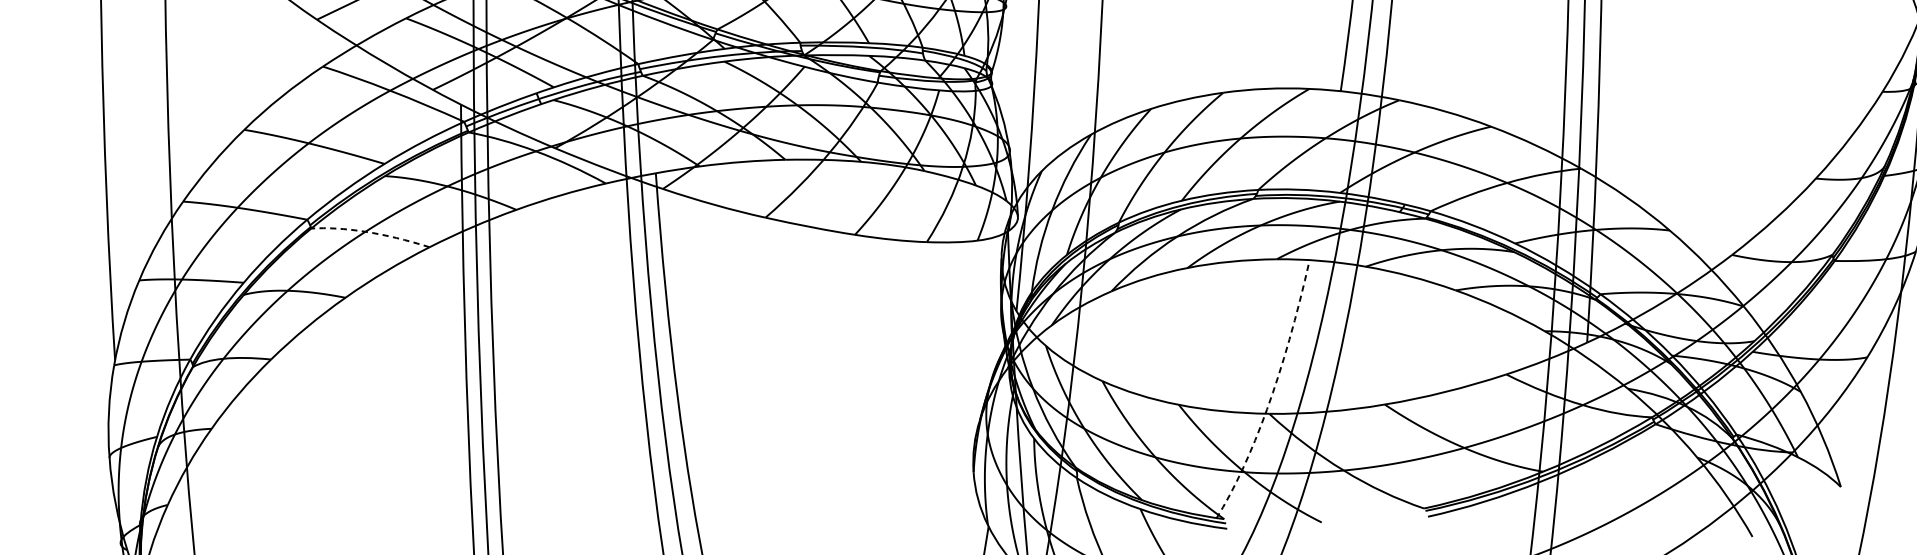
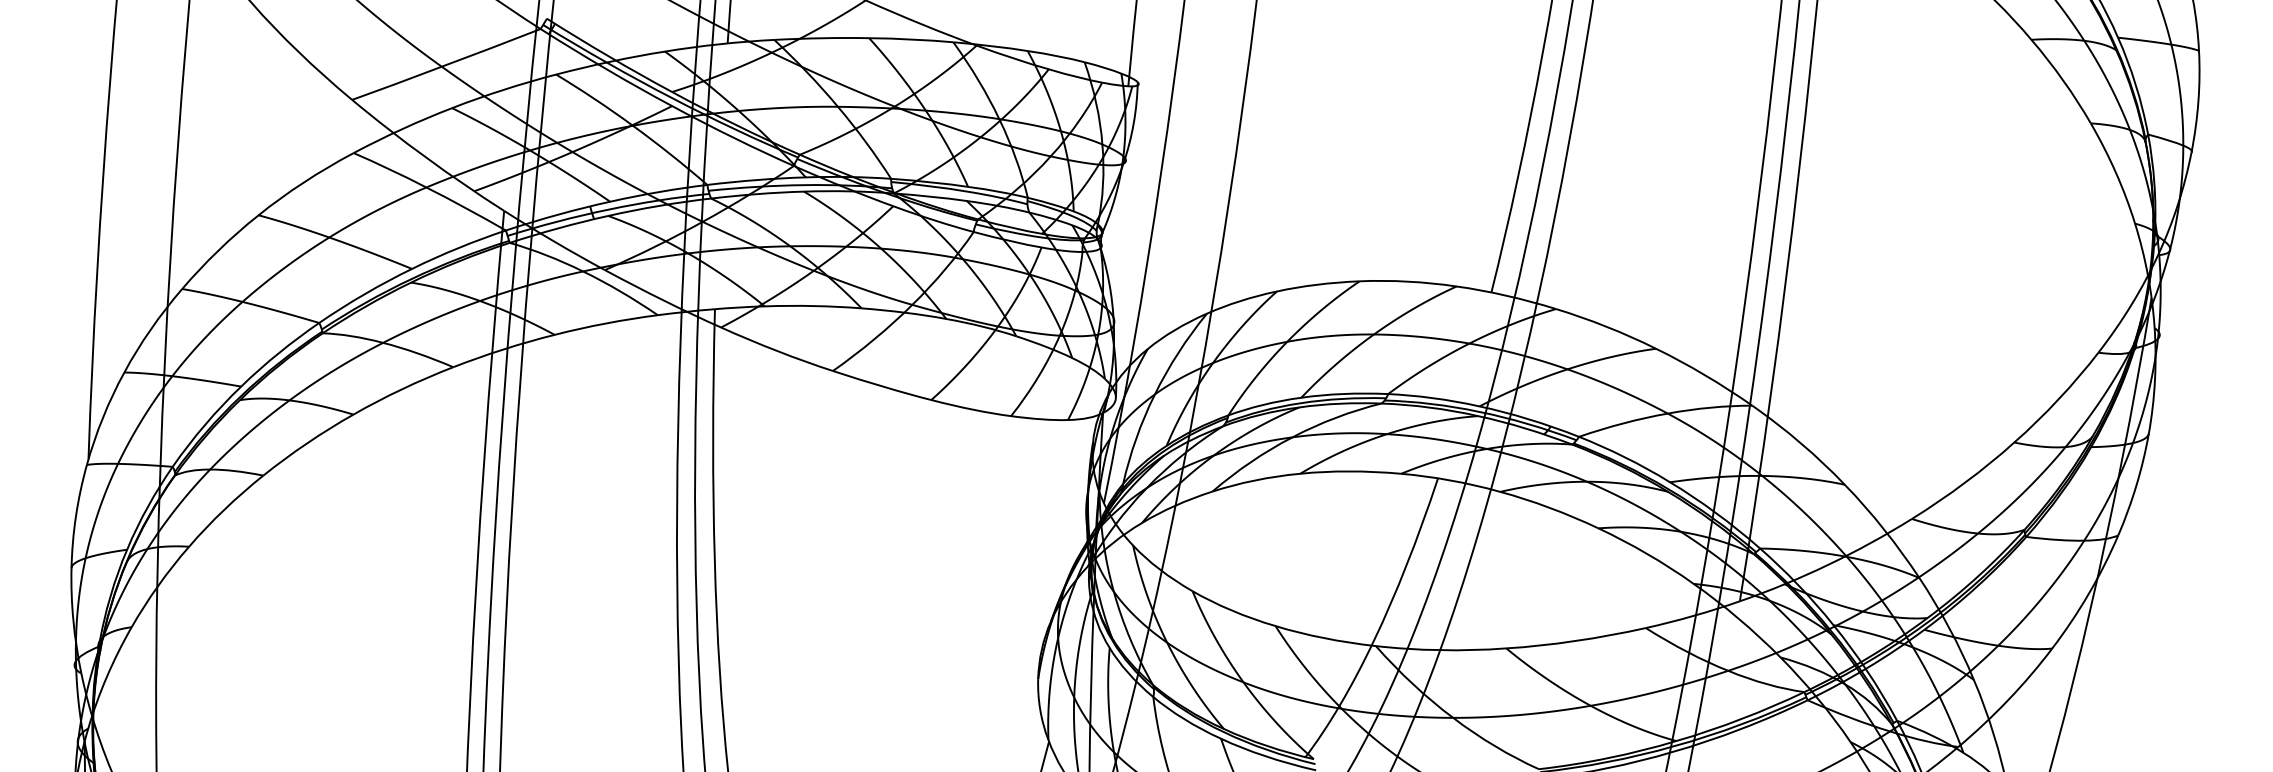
arc: (368, 232) -> (386, 343), dashed -> solid
arc: (1272, 393) -> (1381, 623), dashed -> solid

